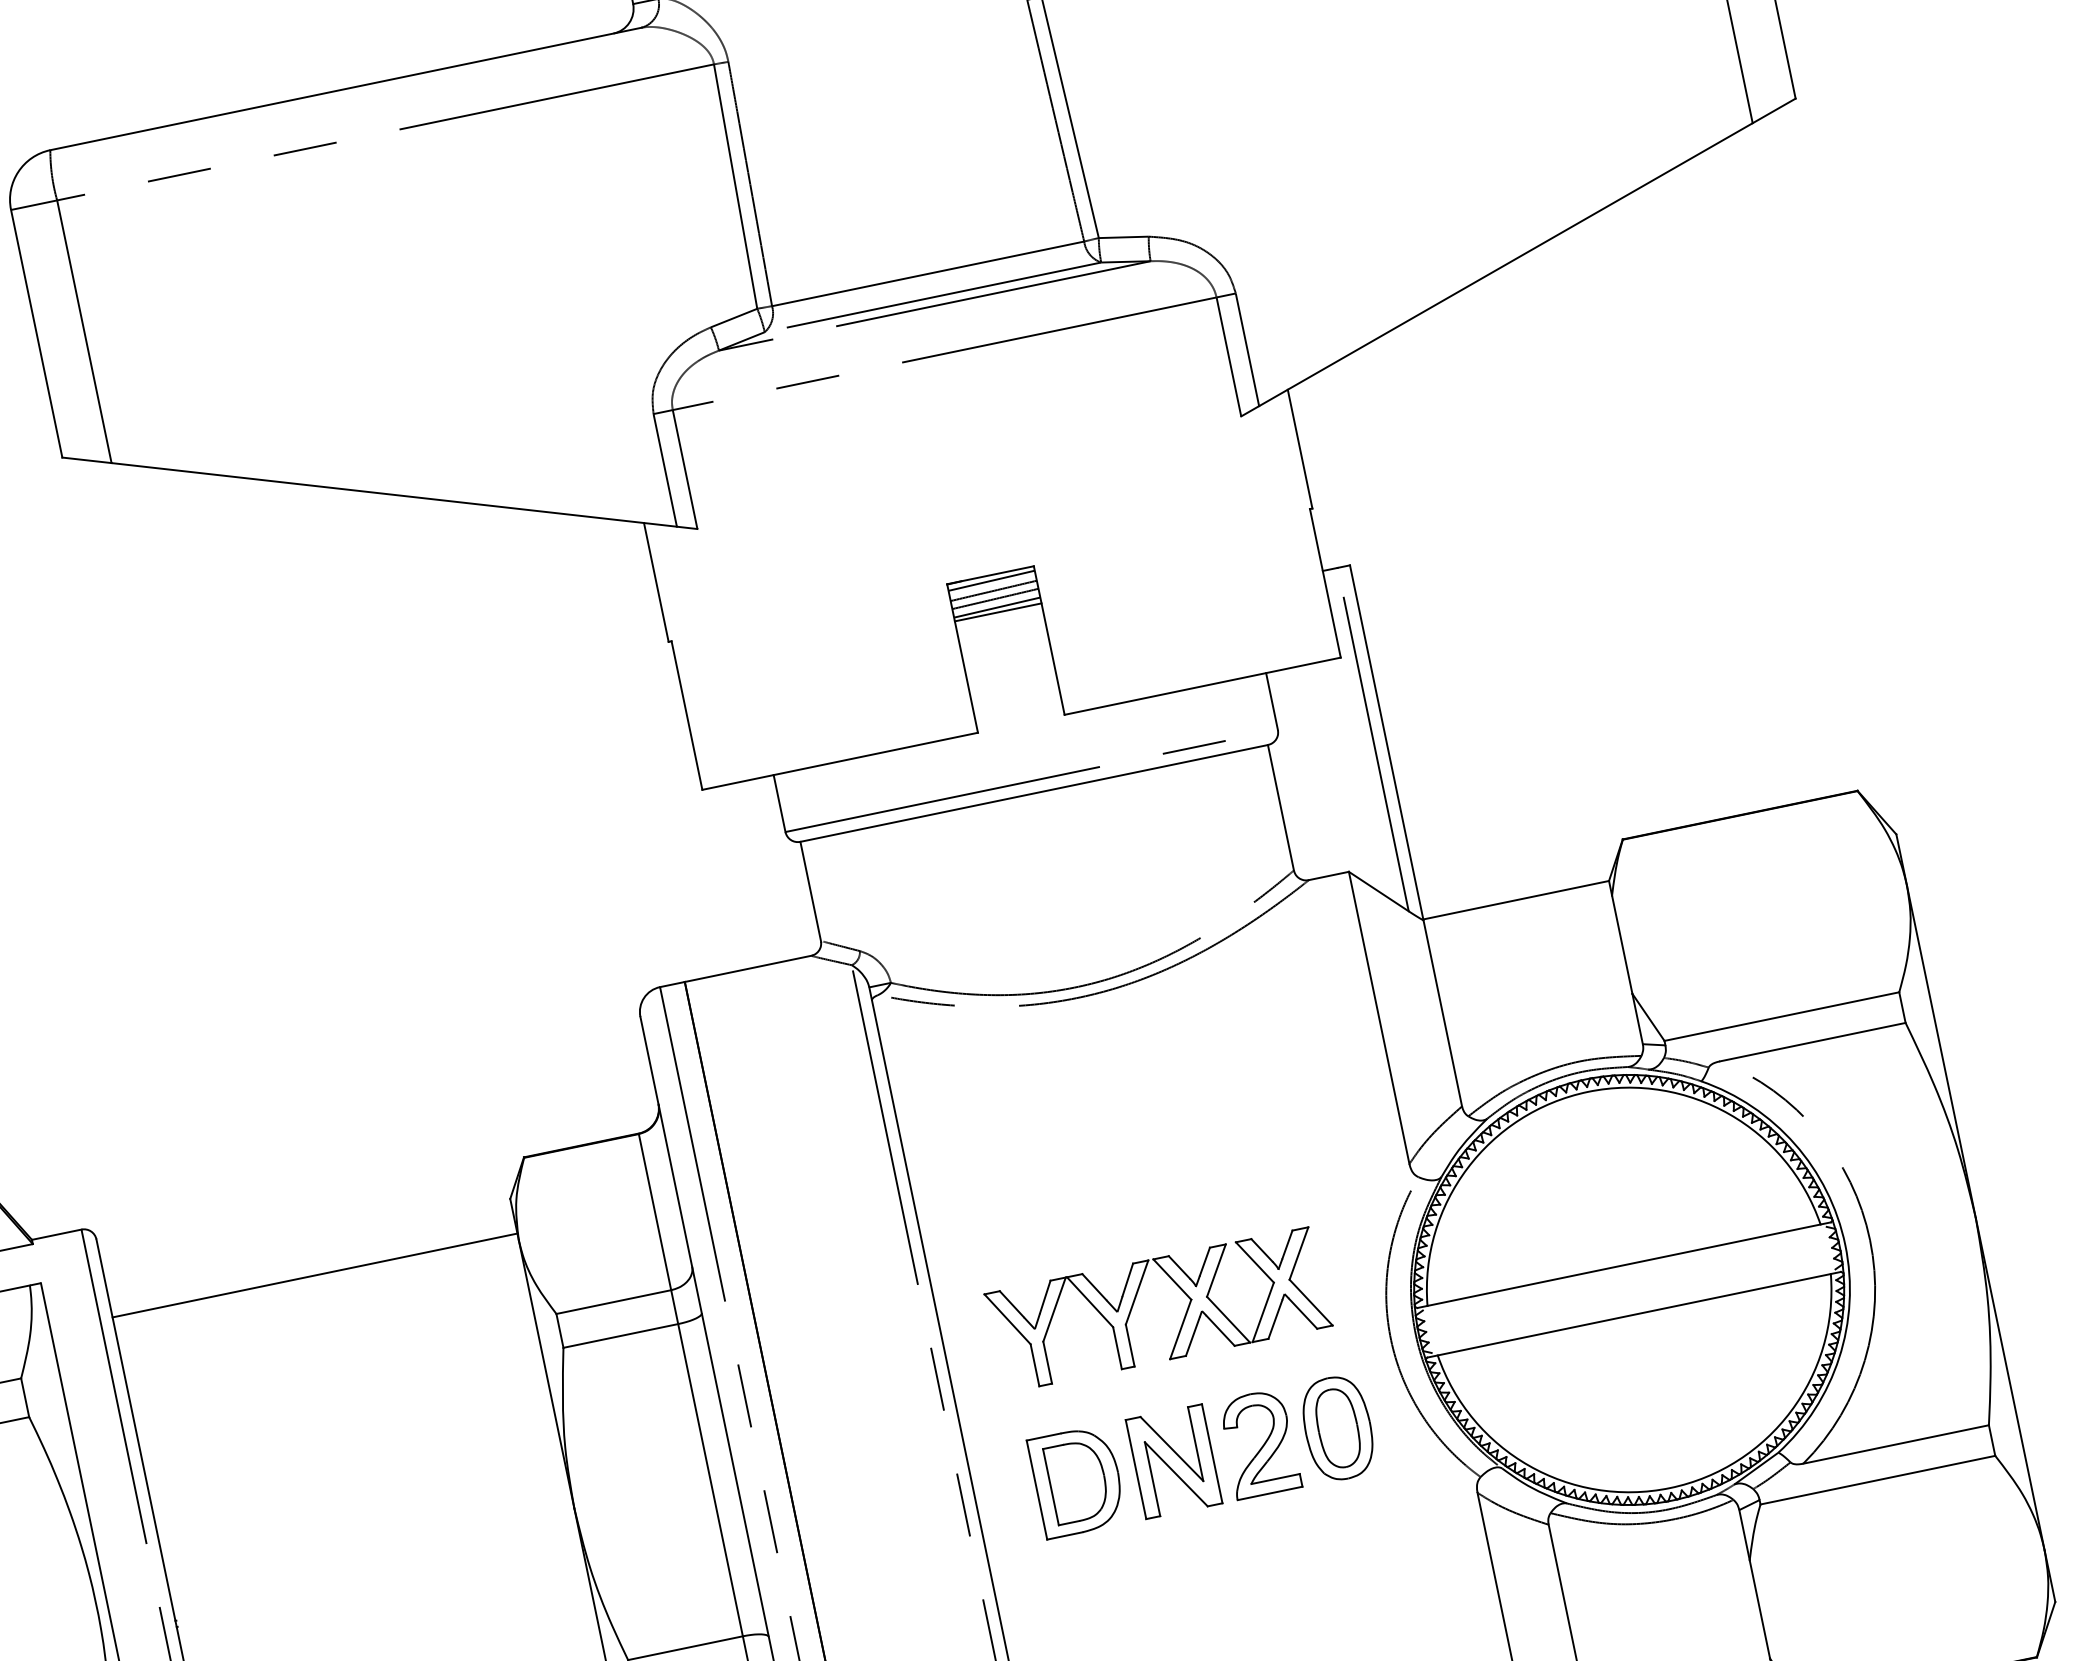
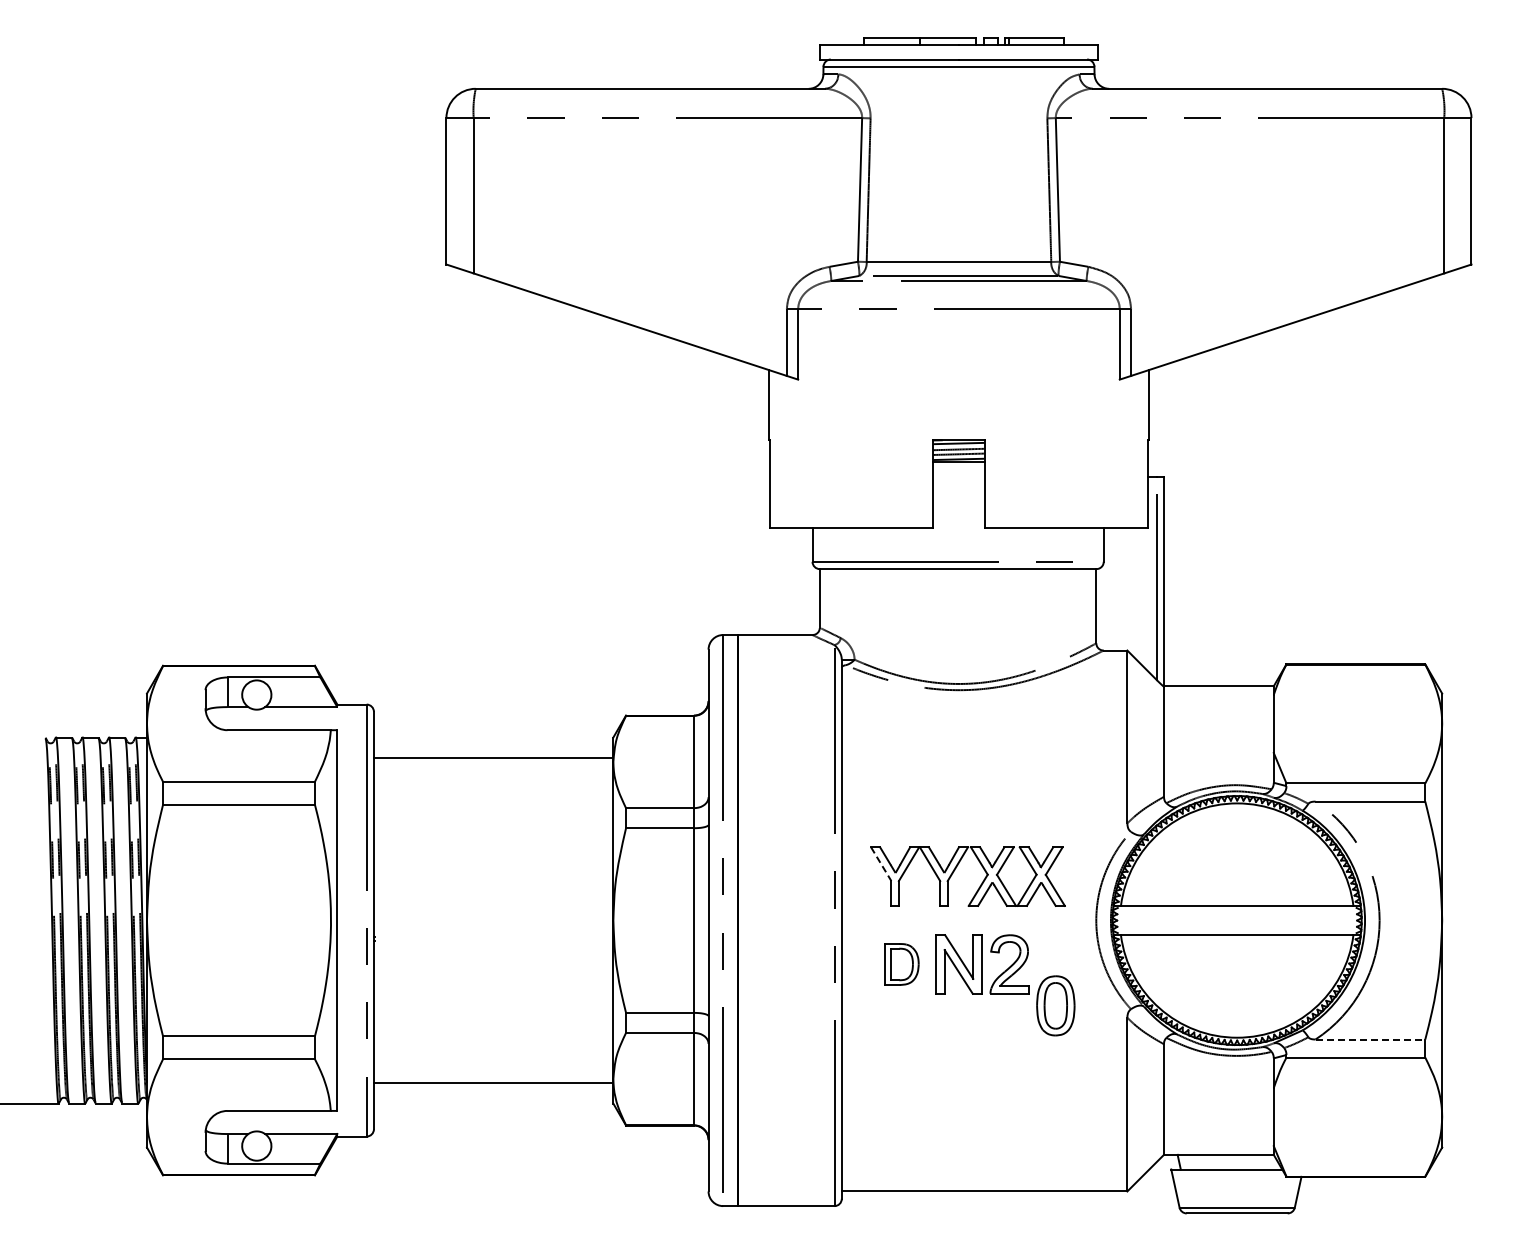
line: (1008, 1319) -> (881, 864), solid -> dashed
part: (1337, 1427) -> (1055, 1005), moved
line: (1896, 1444) -> (1370, 1039), solid -> dashed
part: (1076, 1481) -> (901, 964), size x0.7

